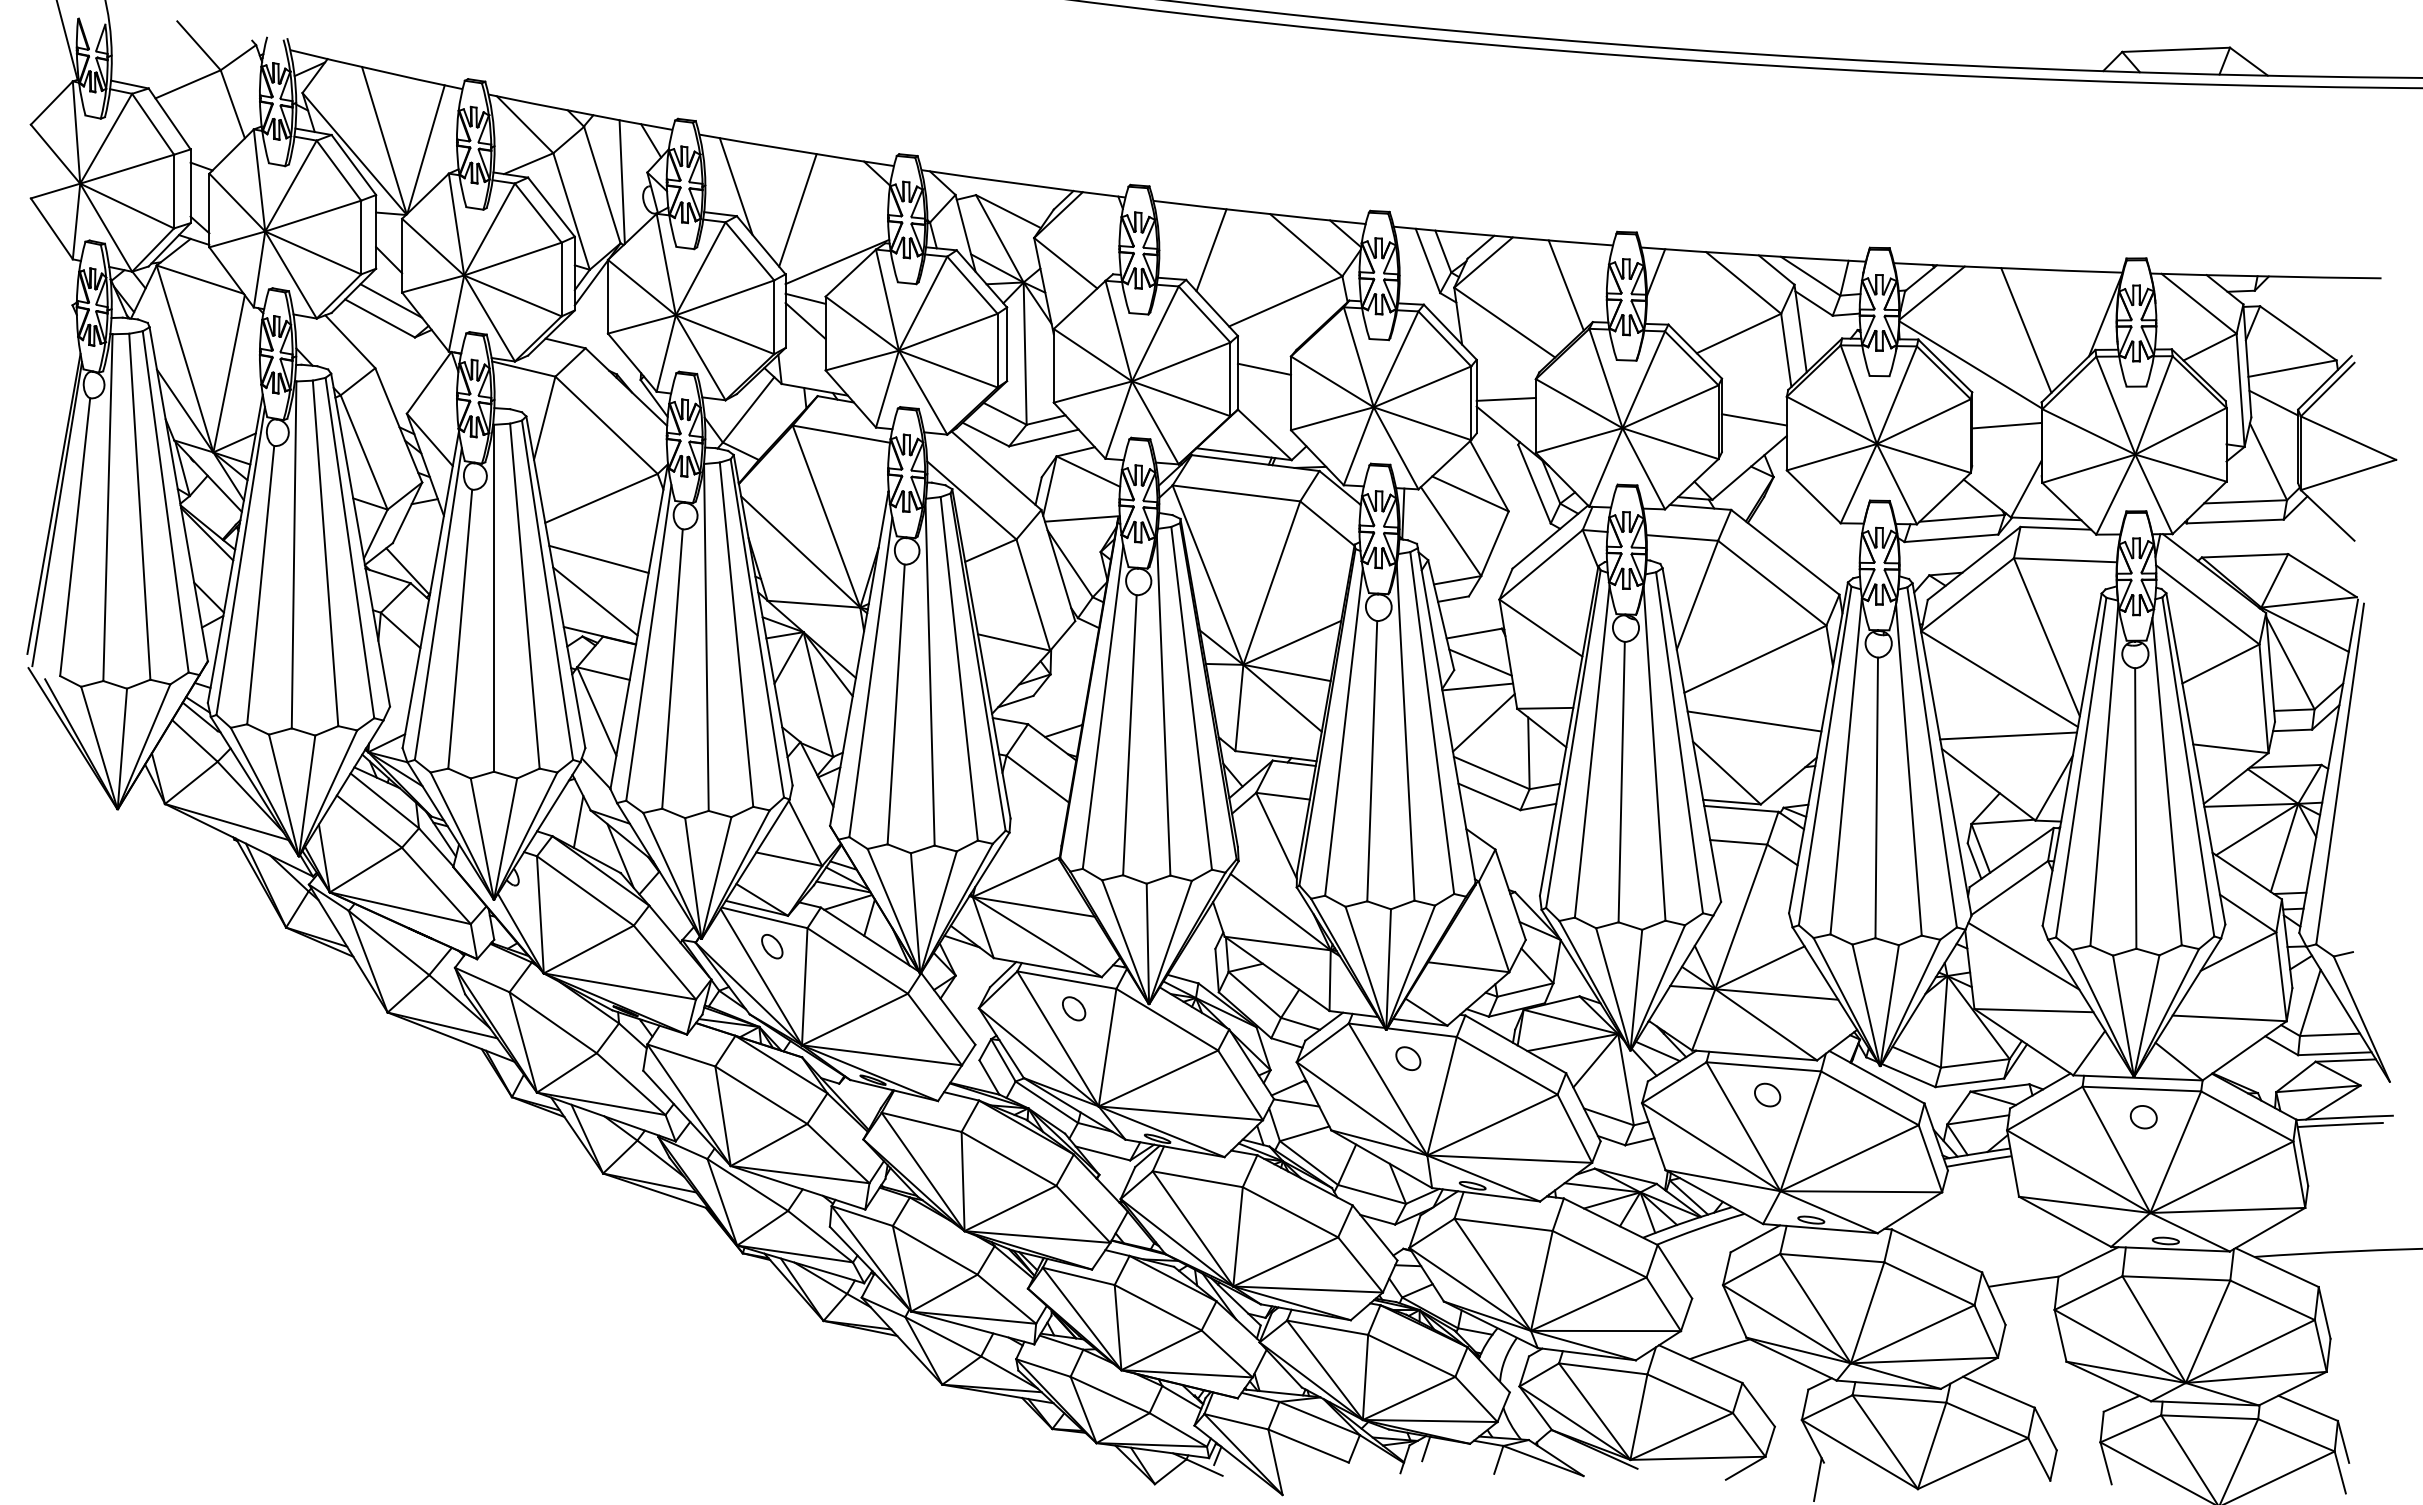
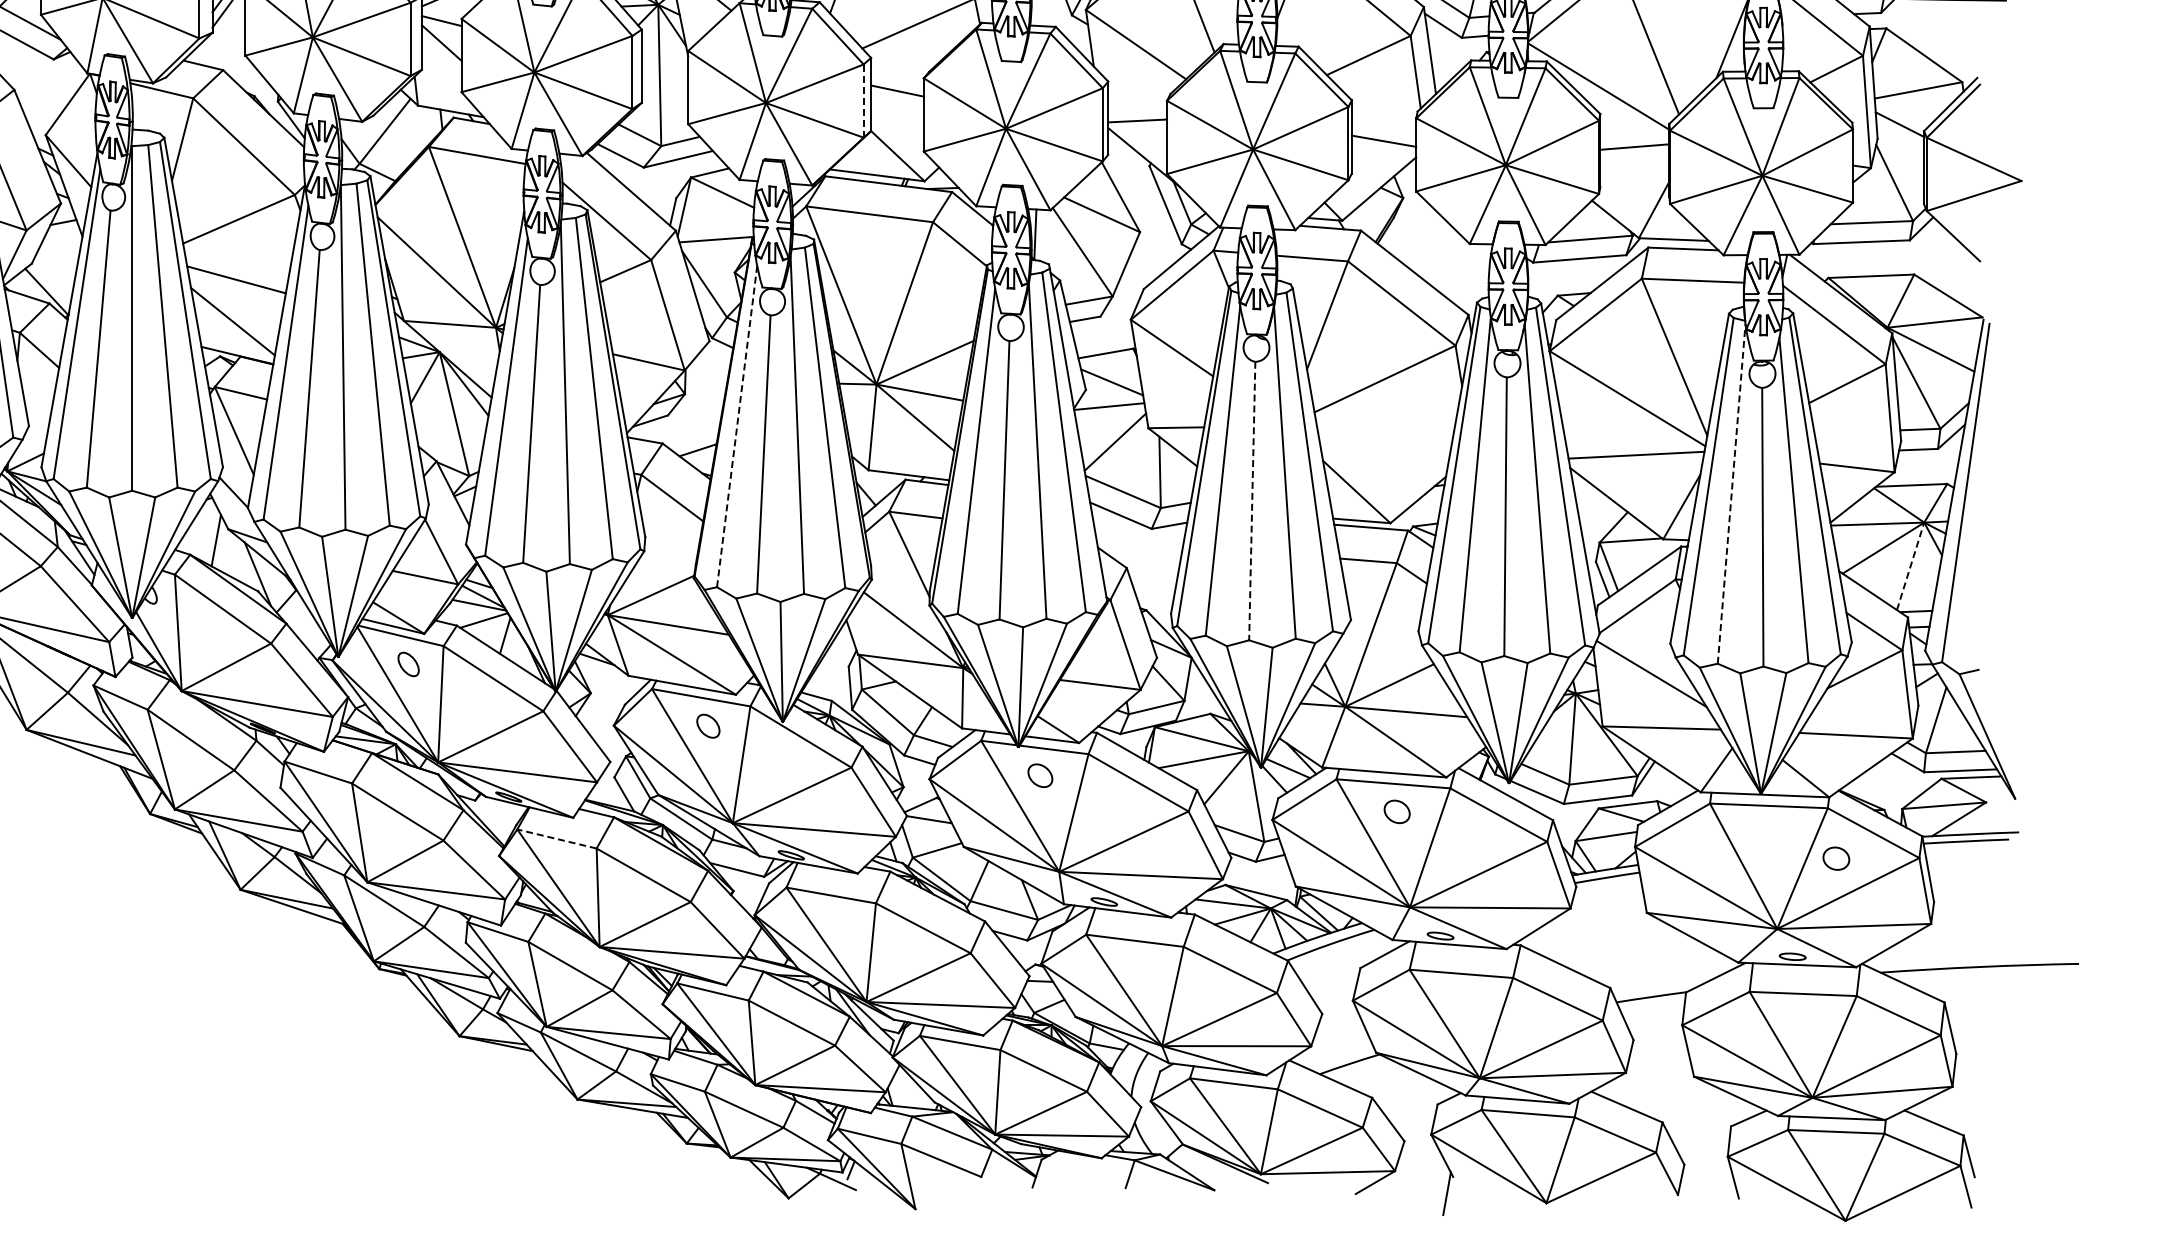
line: (1230, 379) -> (863, 101), solid -> dashed
line: (1103, 707) -> (737, 426), solid -> dashed
line: (1754, 721) -> (1384, 440), removed
line: (2104, 774) -> (1731, 493), solid -> dashed
line: (1621, 782) -> (1252, 501), solid -> dashed
line: (2284, 847) -> (1910, 565), solid -> dashed
part: (2143, 1117) -> (1836, 858), moved
line: (921, 1122) -> (556, 839), solid -> dashed
line: (1426, 1448) -> (1058, 1162), removed

